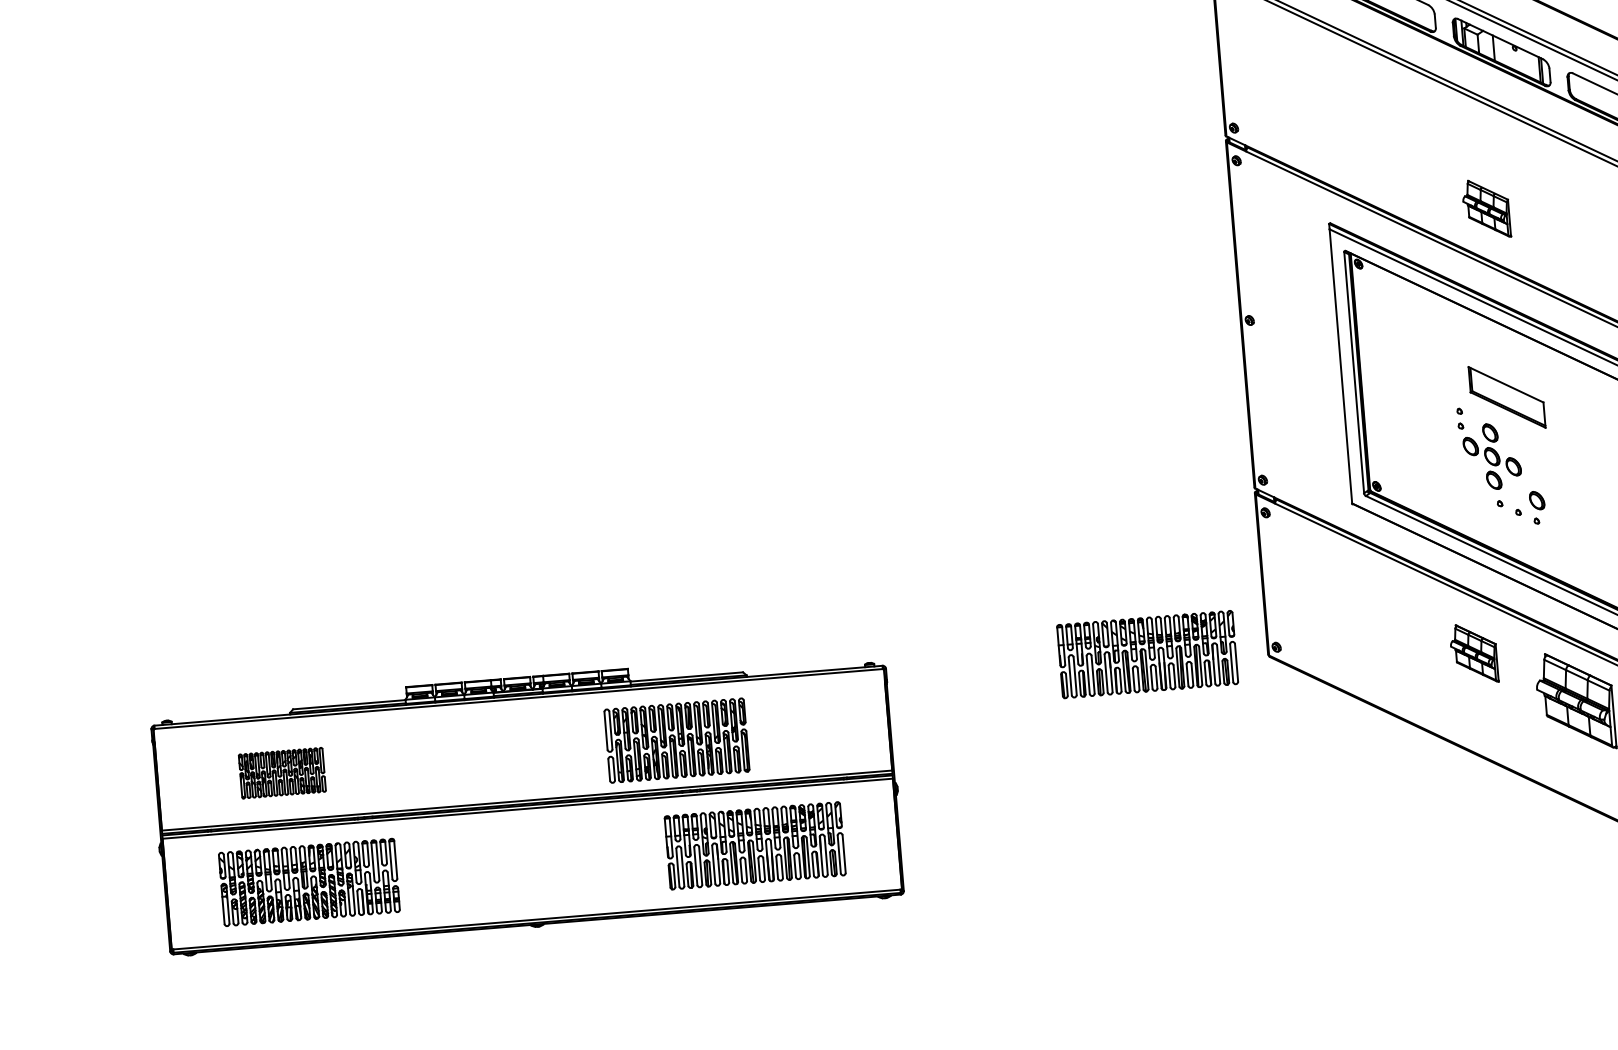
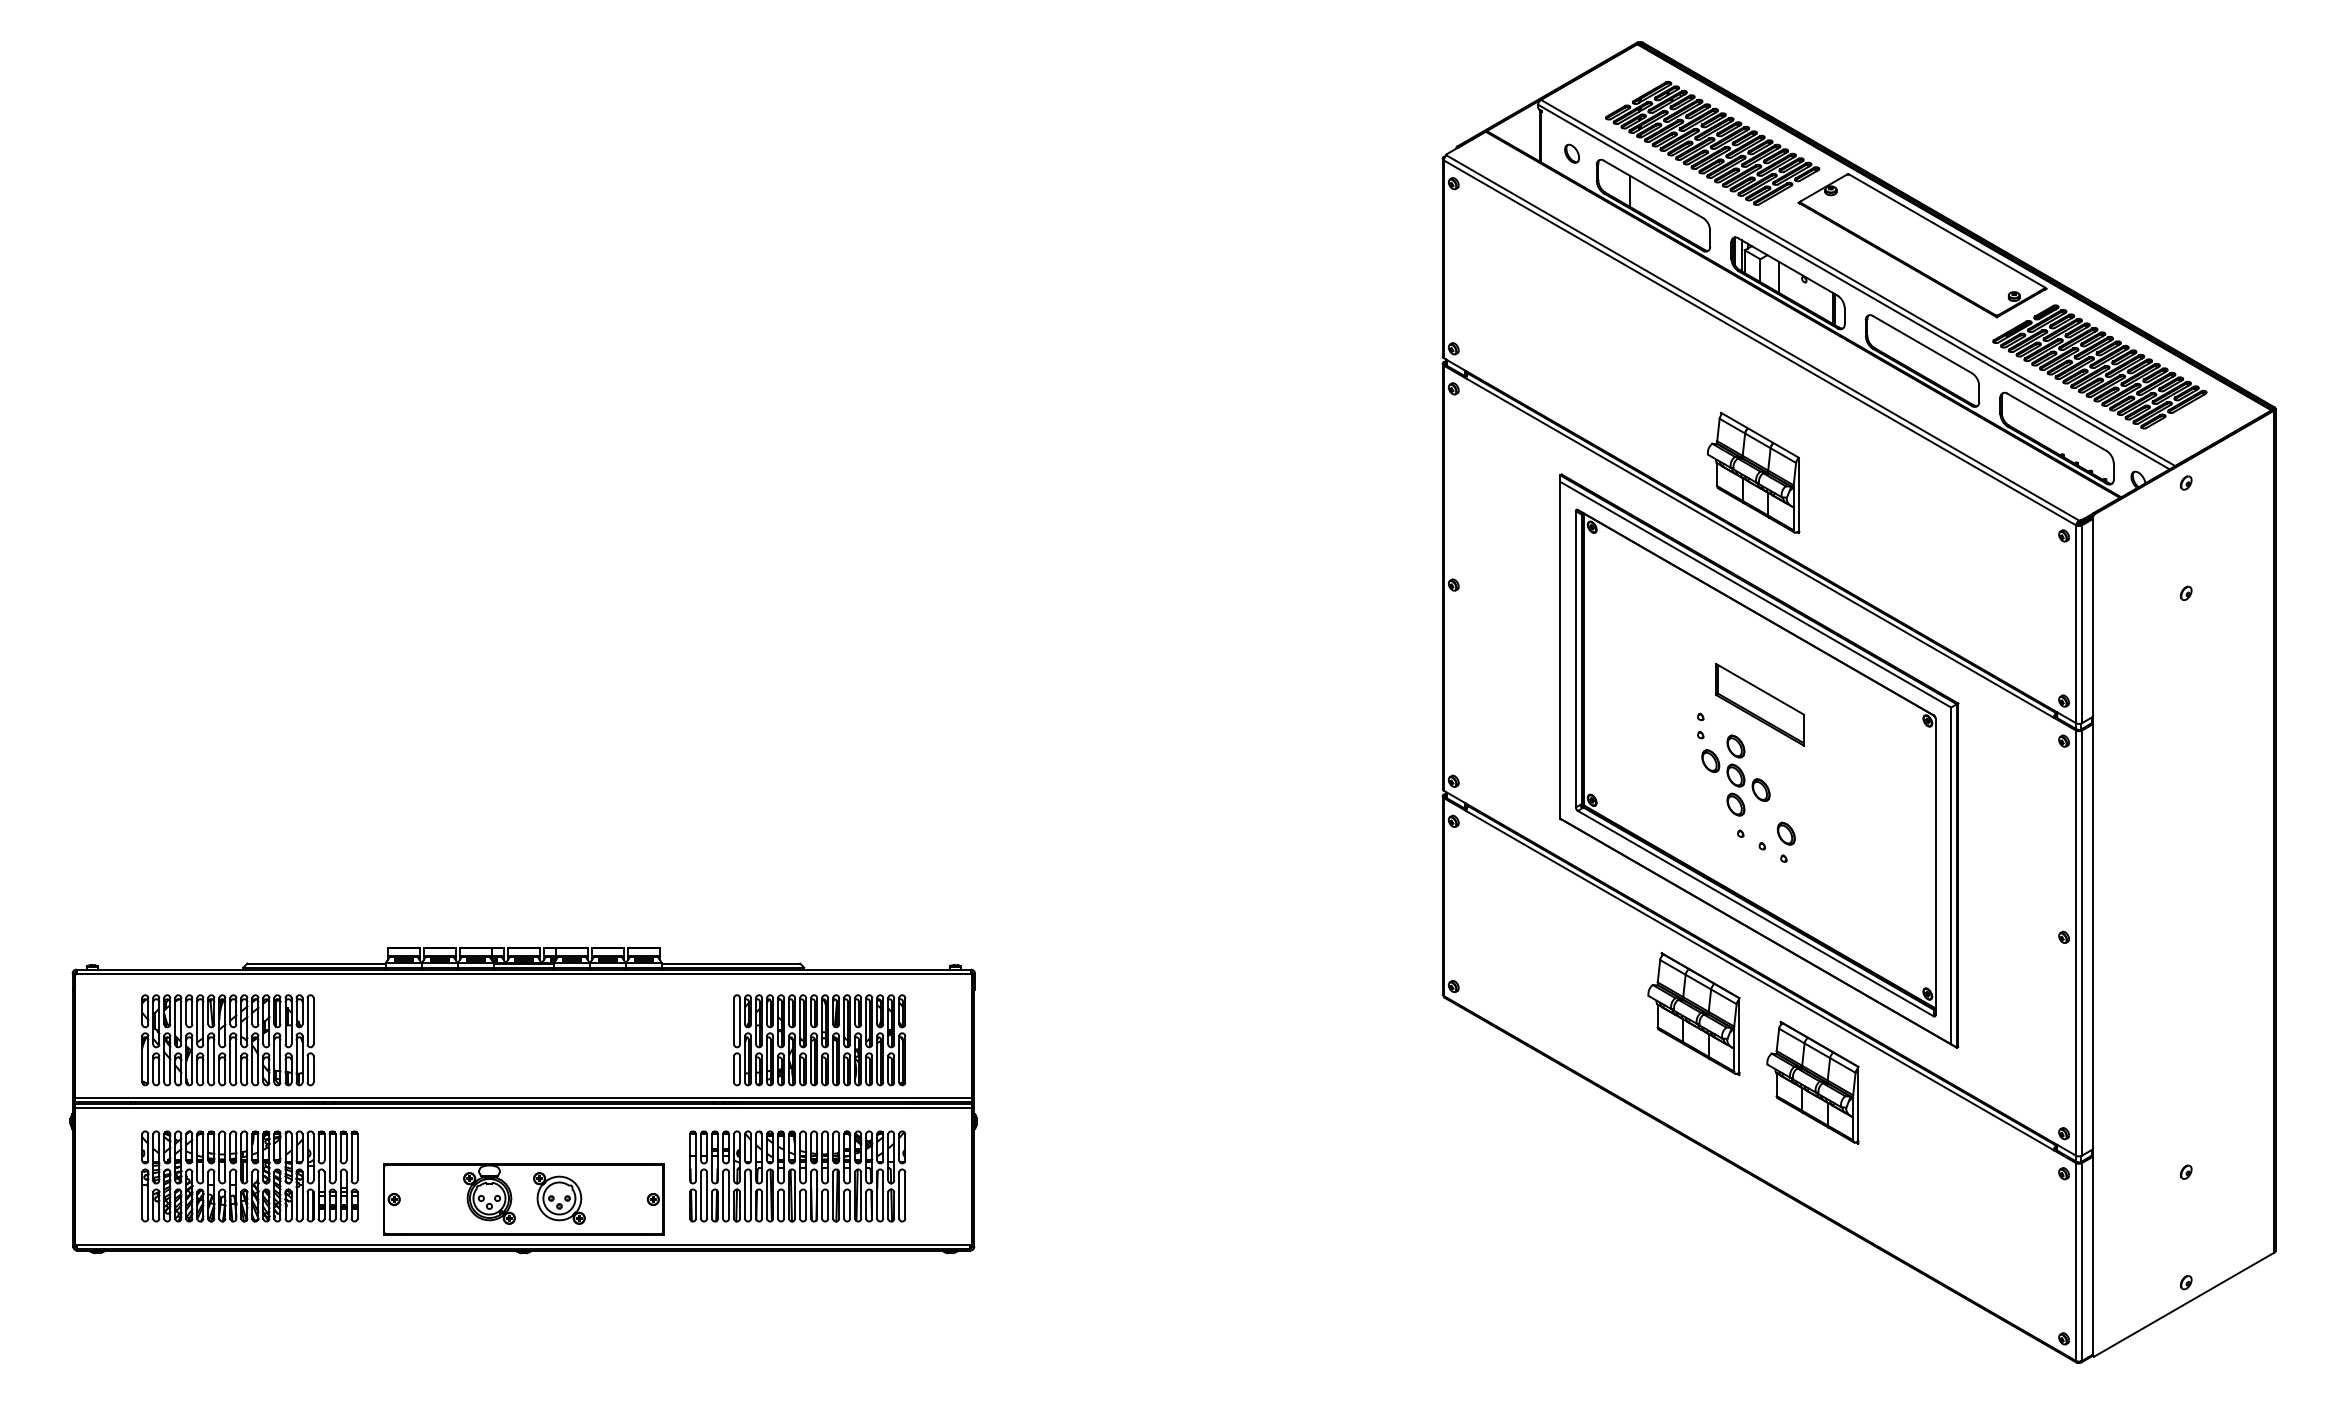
part: (1486, 208) -> (1753, 472), size x1.67
part: (1147, 654) -> (1295, 982), removed
part: (1473, 654) -> (1693, 1014), size x1.67
part: (676, 740) -> (819, 1040), moved
part: (282, 773) -> (227, 1040), size x1.67
part: (533, 882) -> (523, 1199), added

